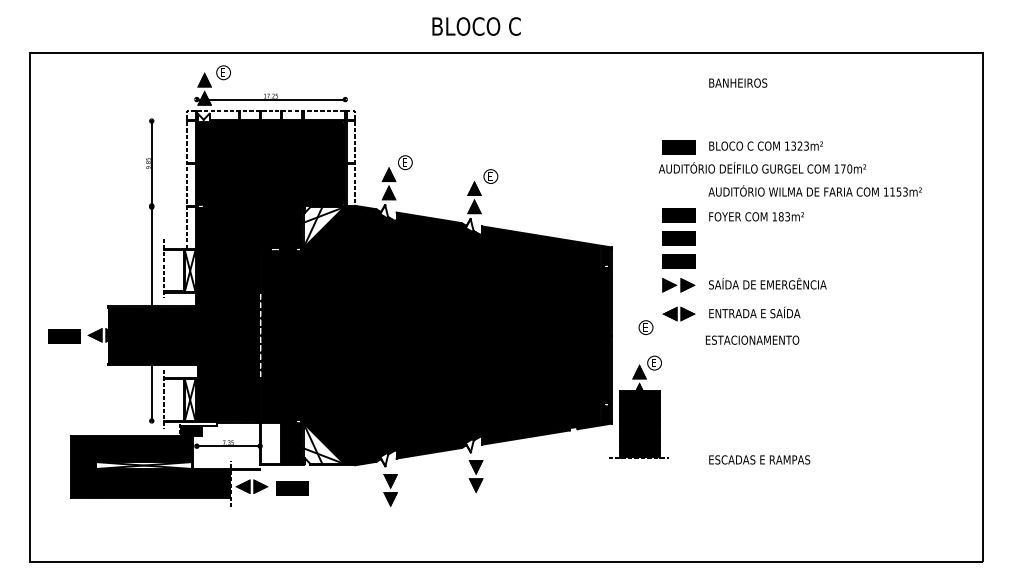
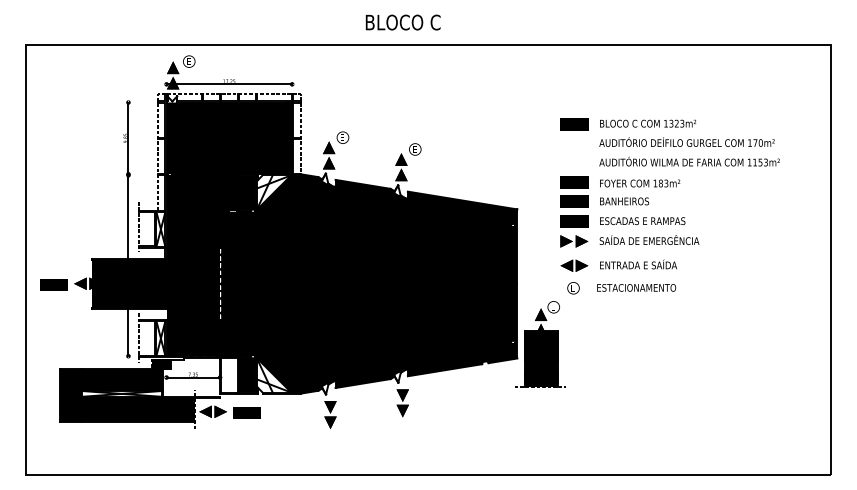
text: (738, 83) -> (624, 201), moved
text: (761, 167) -> (686, 141), moved
text: (645, 327) -> (573, 288), moved
text: (759, 460) -> (642, 221), moved

